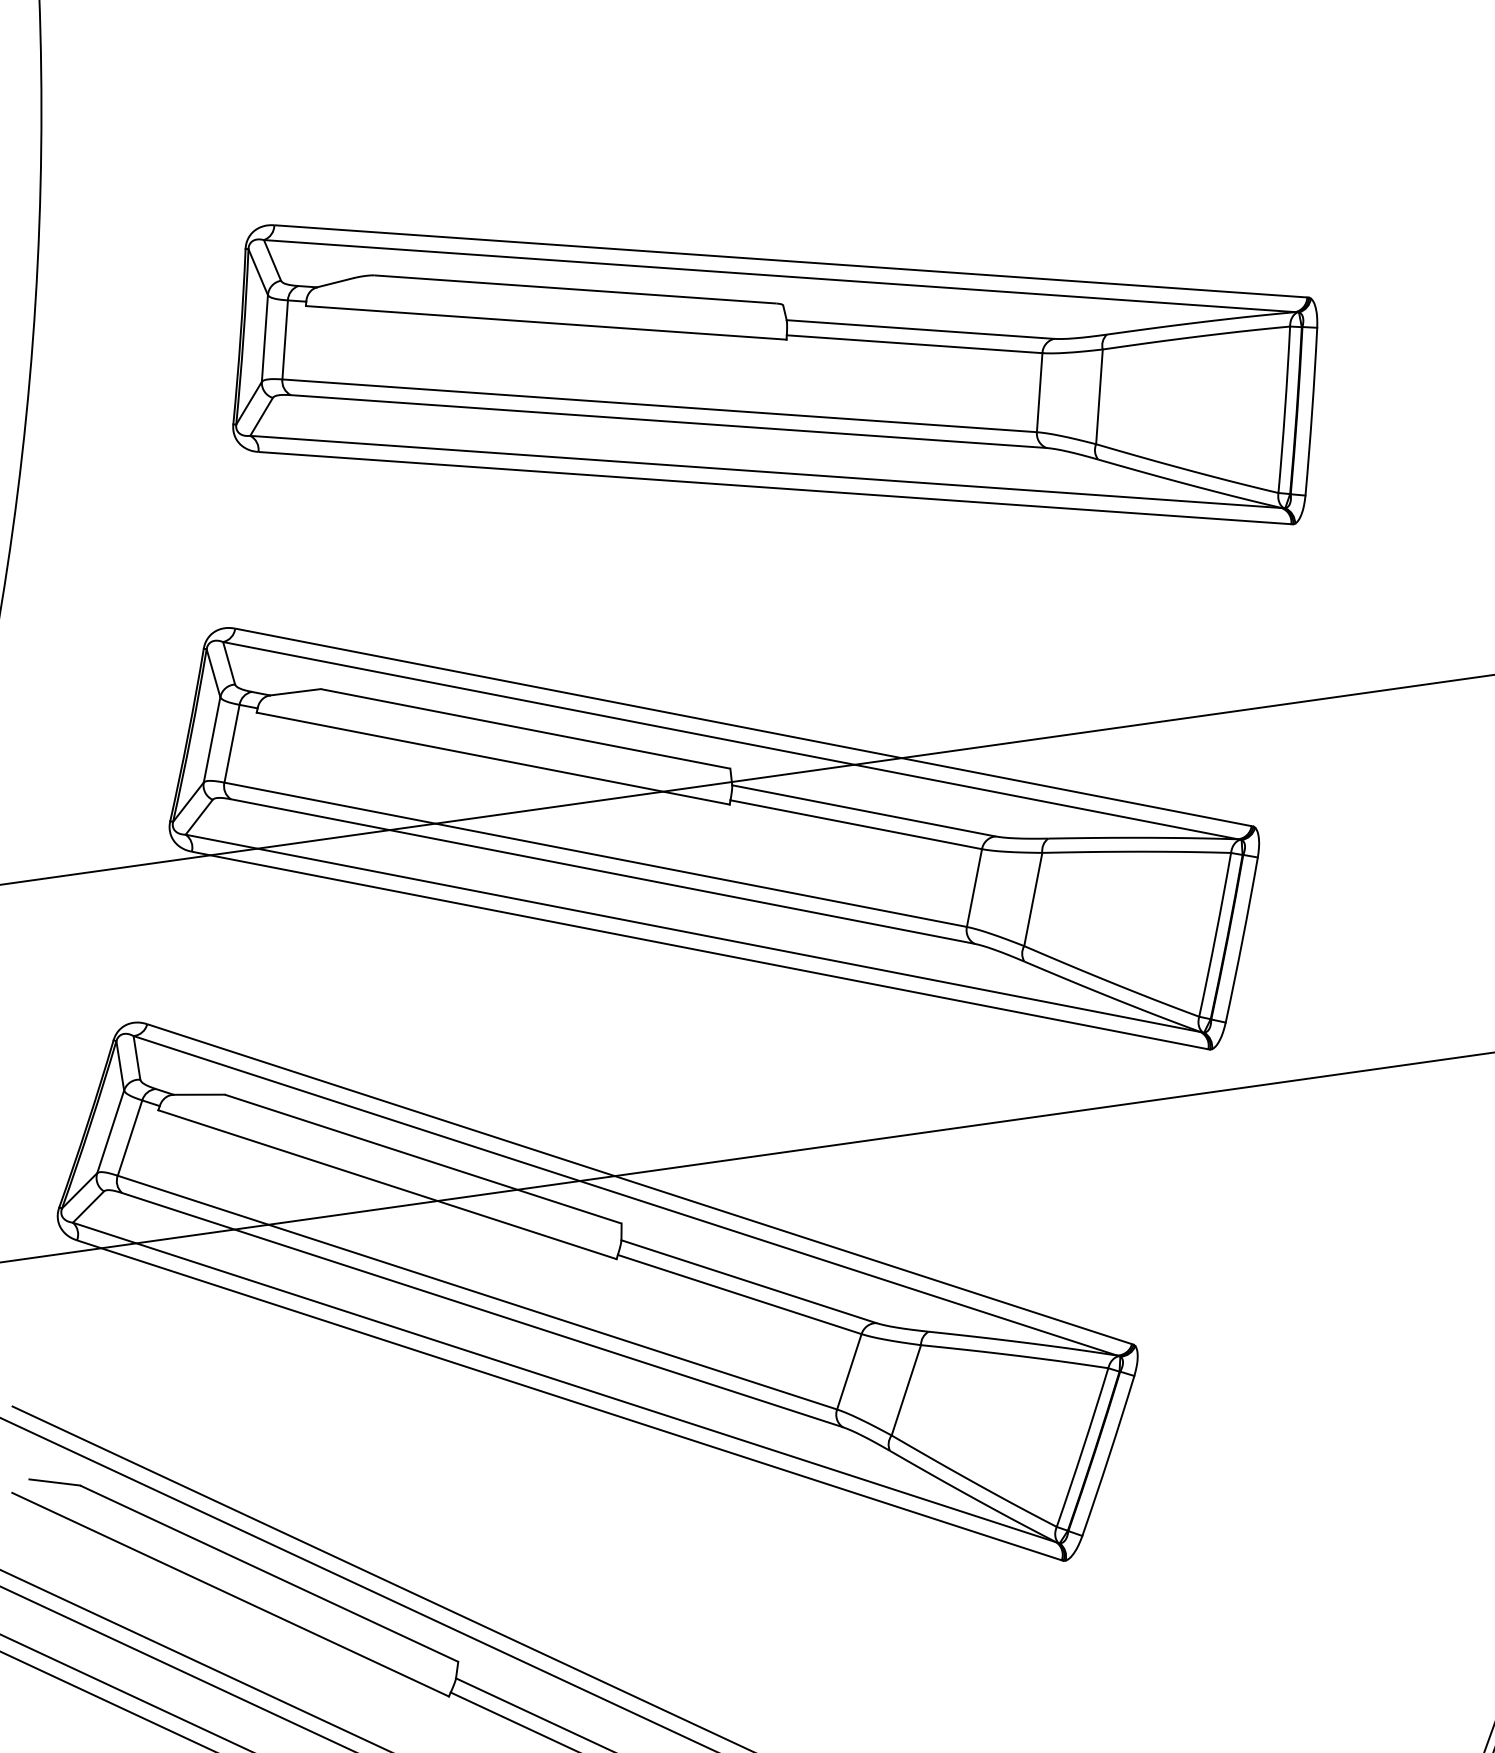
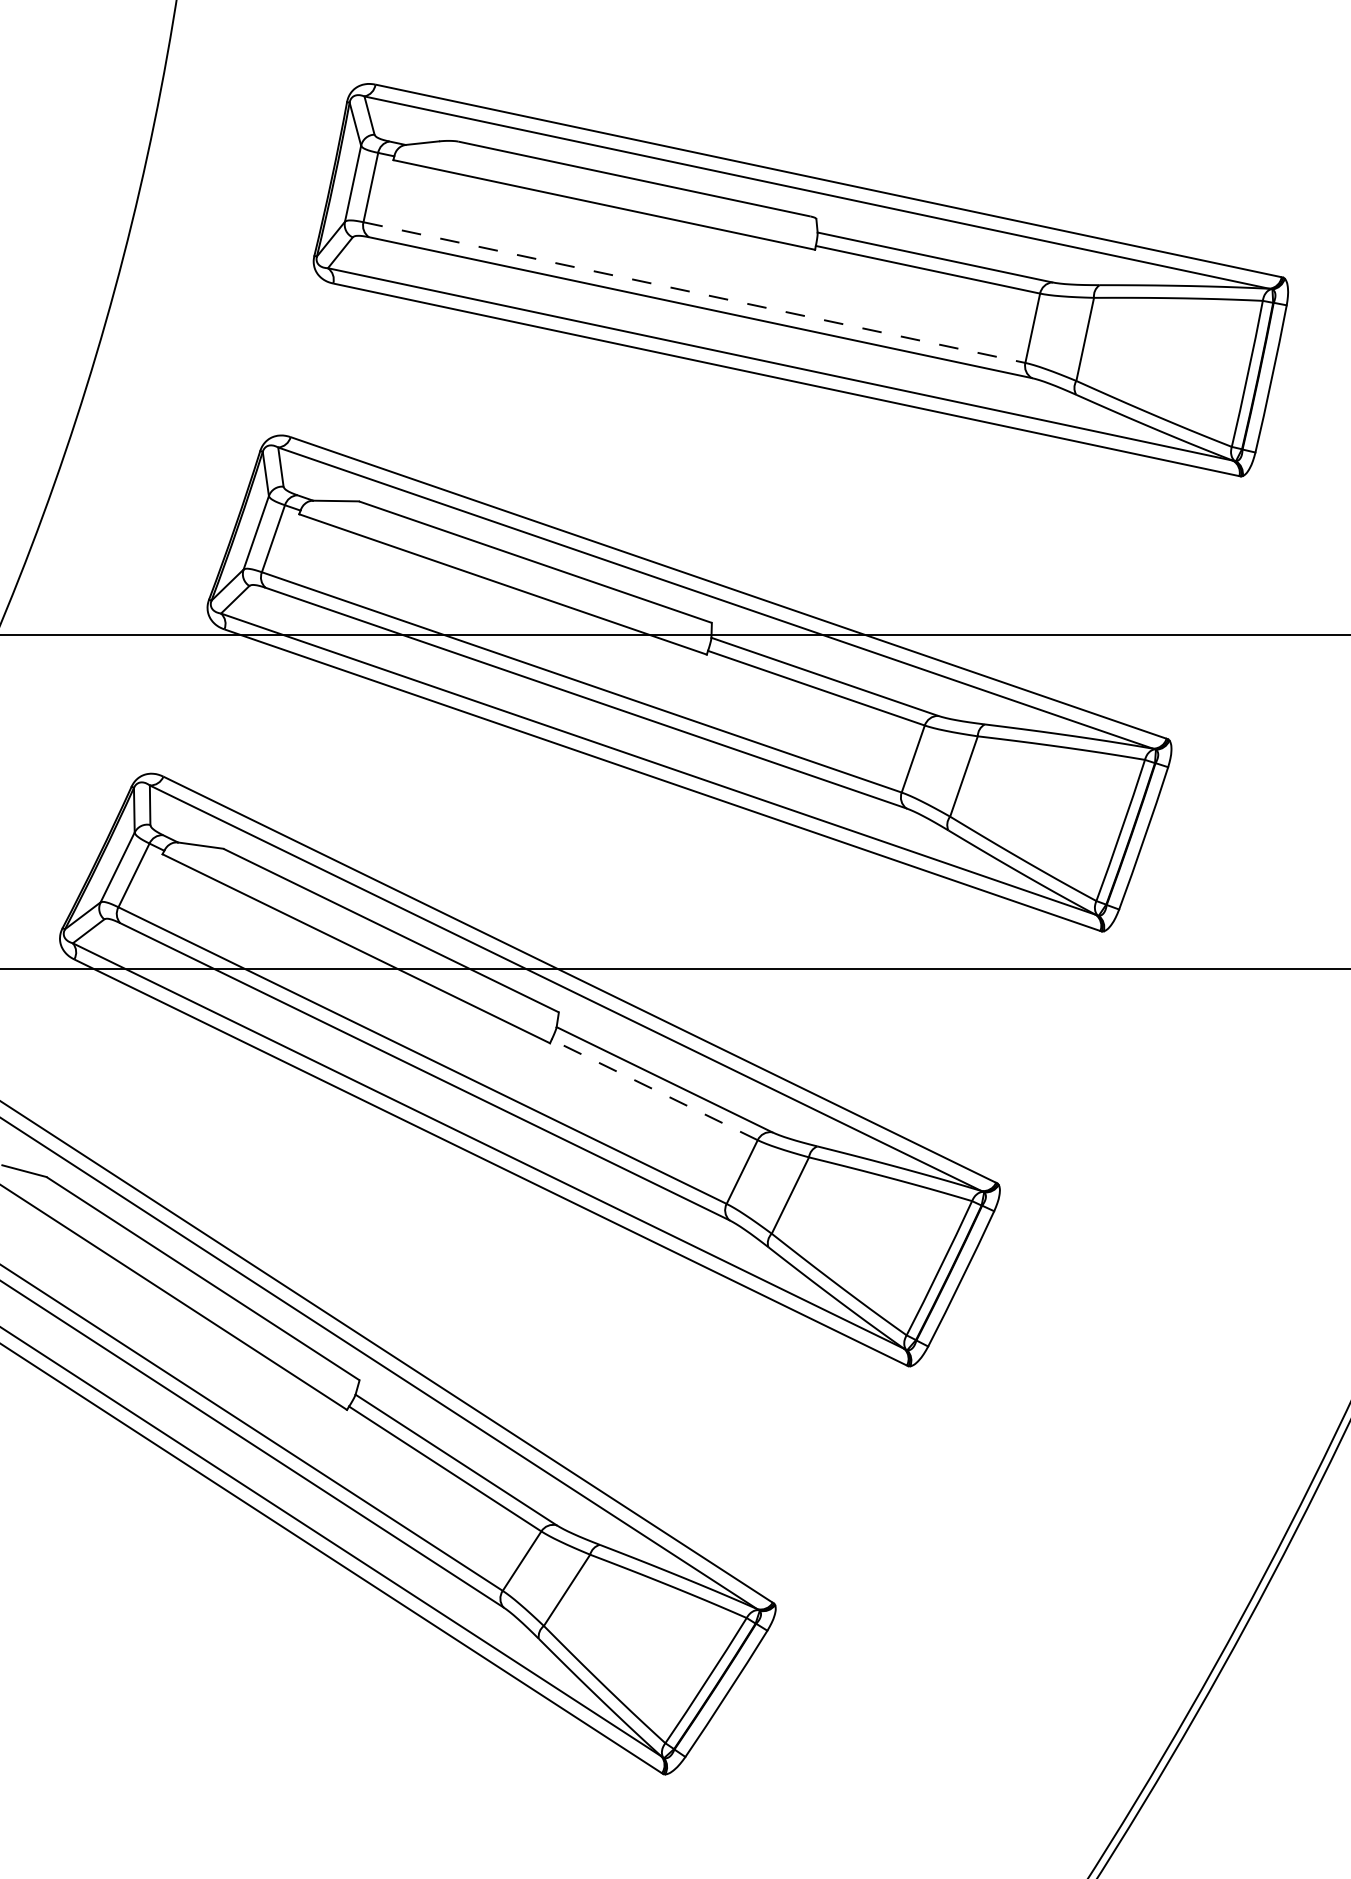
line: (659, 405) -> (694, 292), solid -> dashed
line: (739, 1294) -> (654, 1089), solid -> dashed

